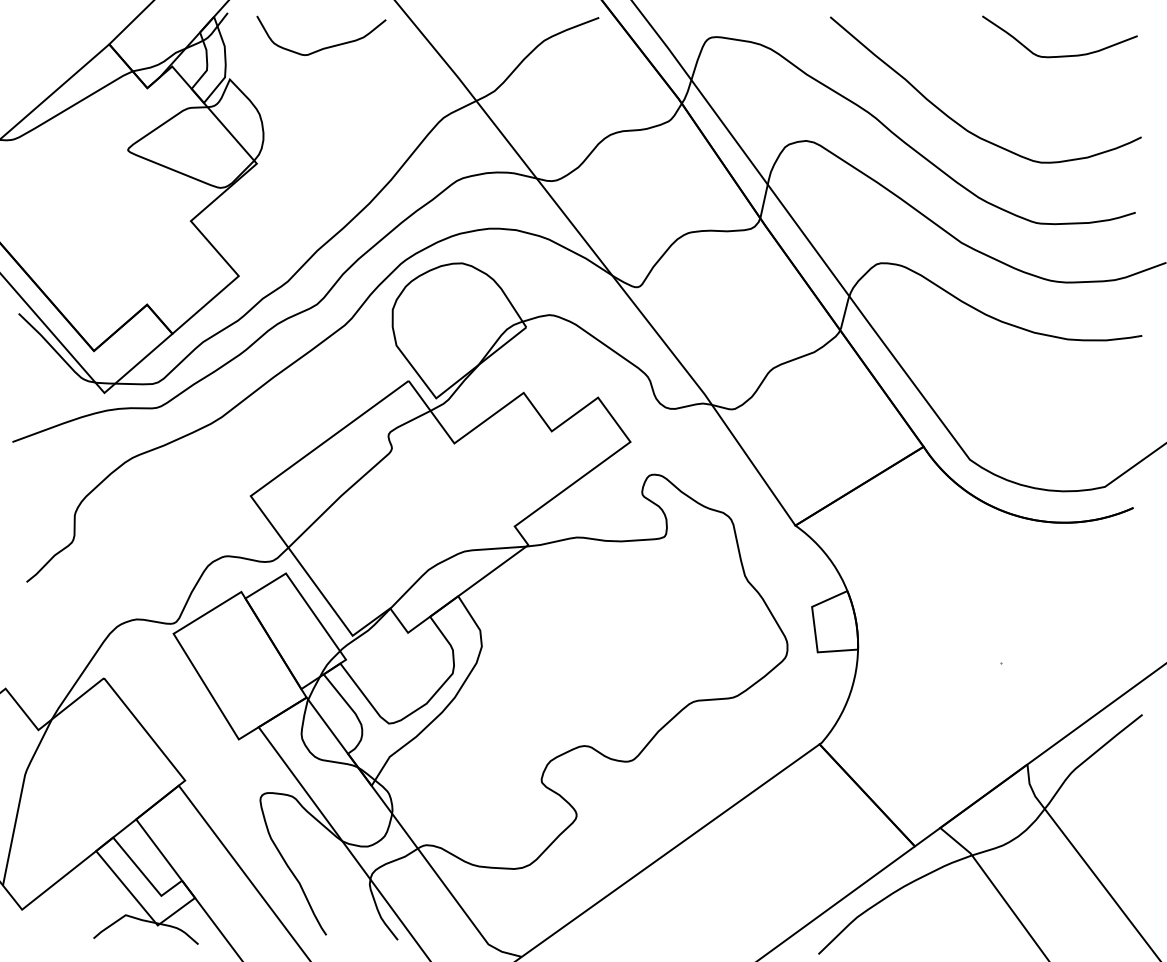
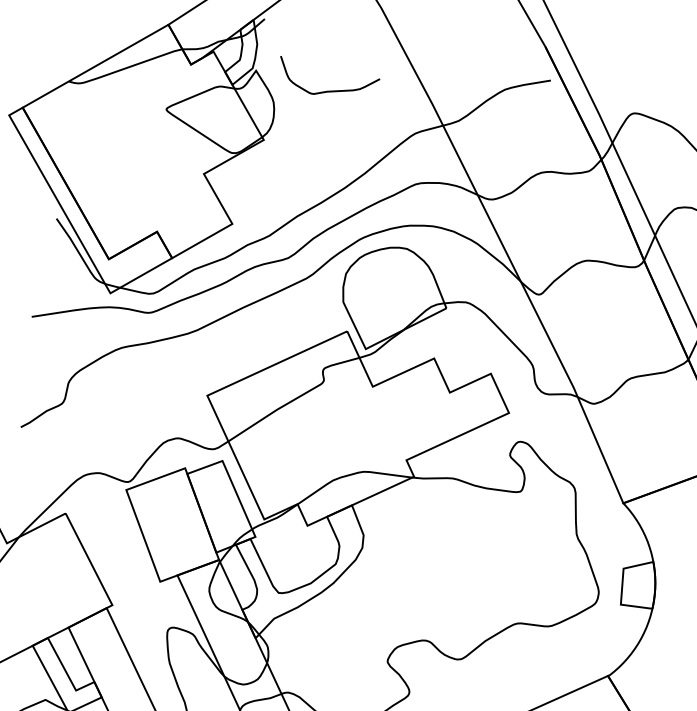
curve: (323, 47) -> (327, 90), moved

